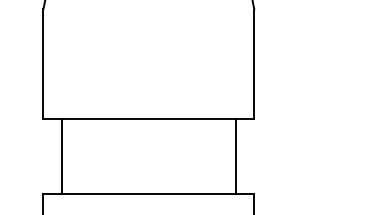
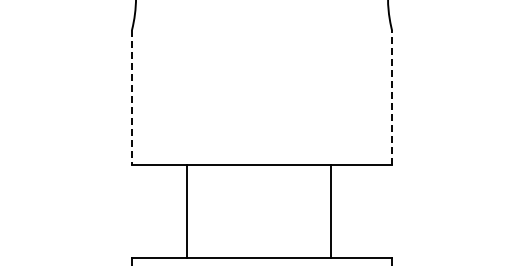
line: (42, 64) -> (131, 97), solid -> dashed
line: (254, 64) -> (392, 97), solid -> dashed
line: (62, 156) -> (187, 211), moved
line: (235, 156) -> (330, 211), moved

